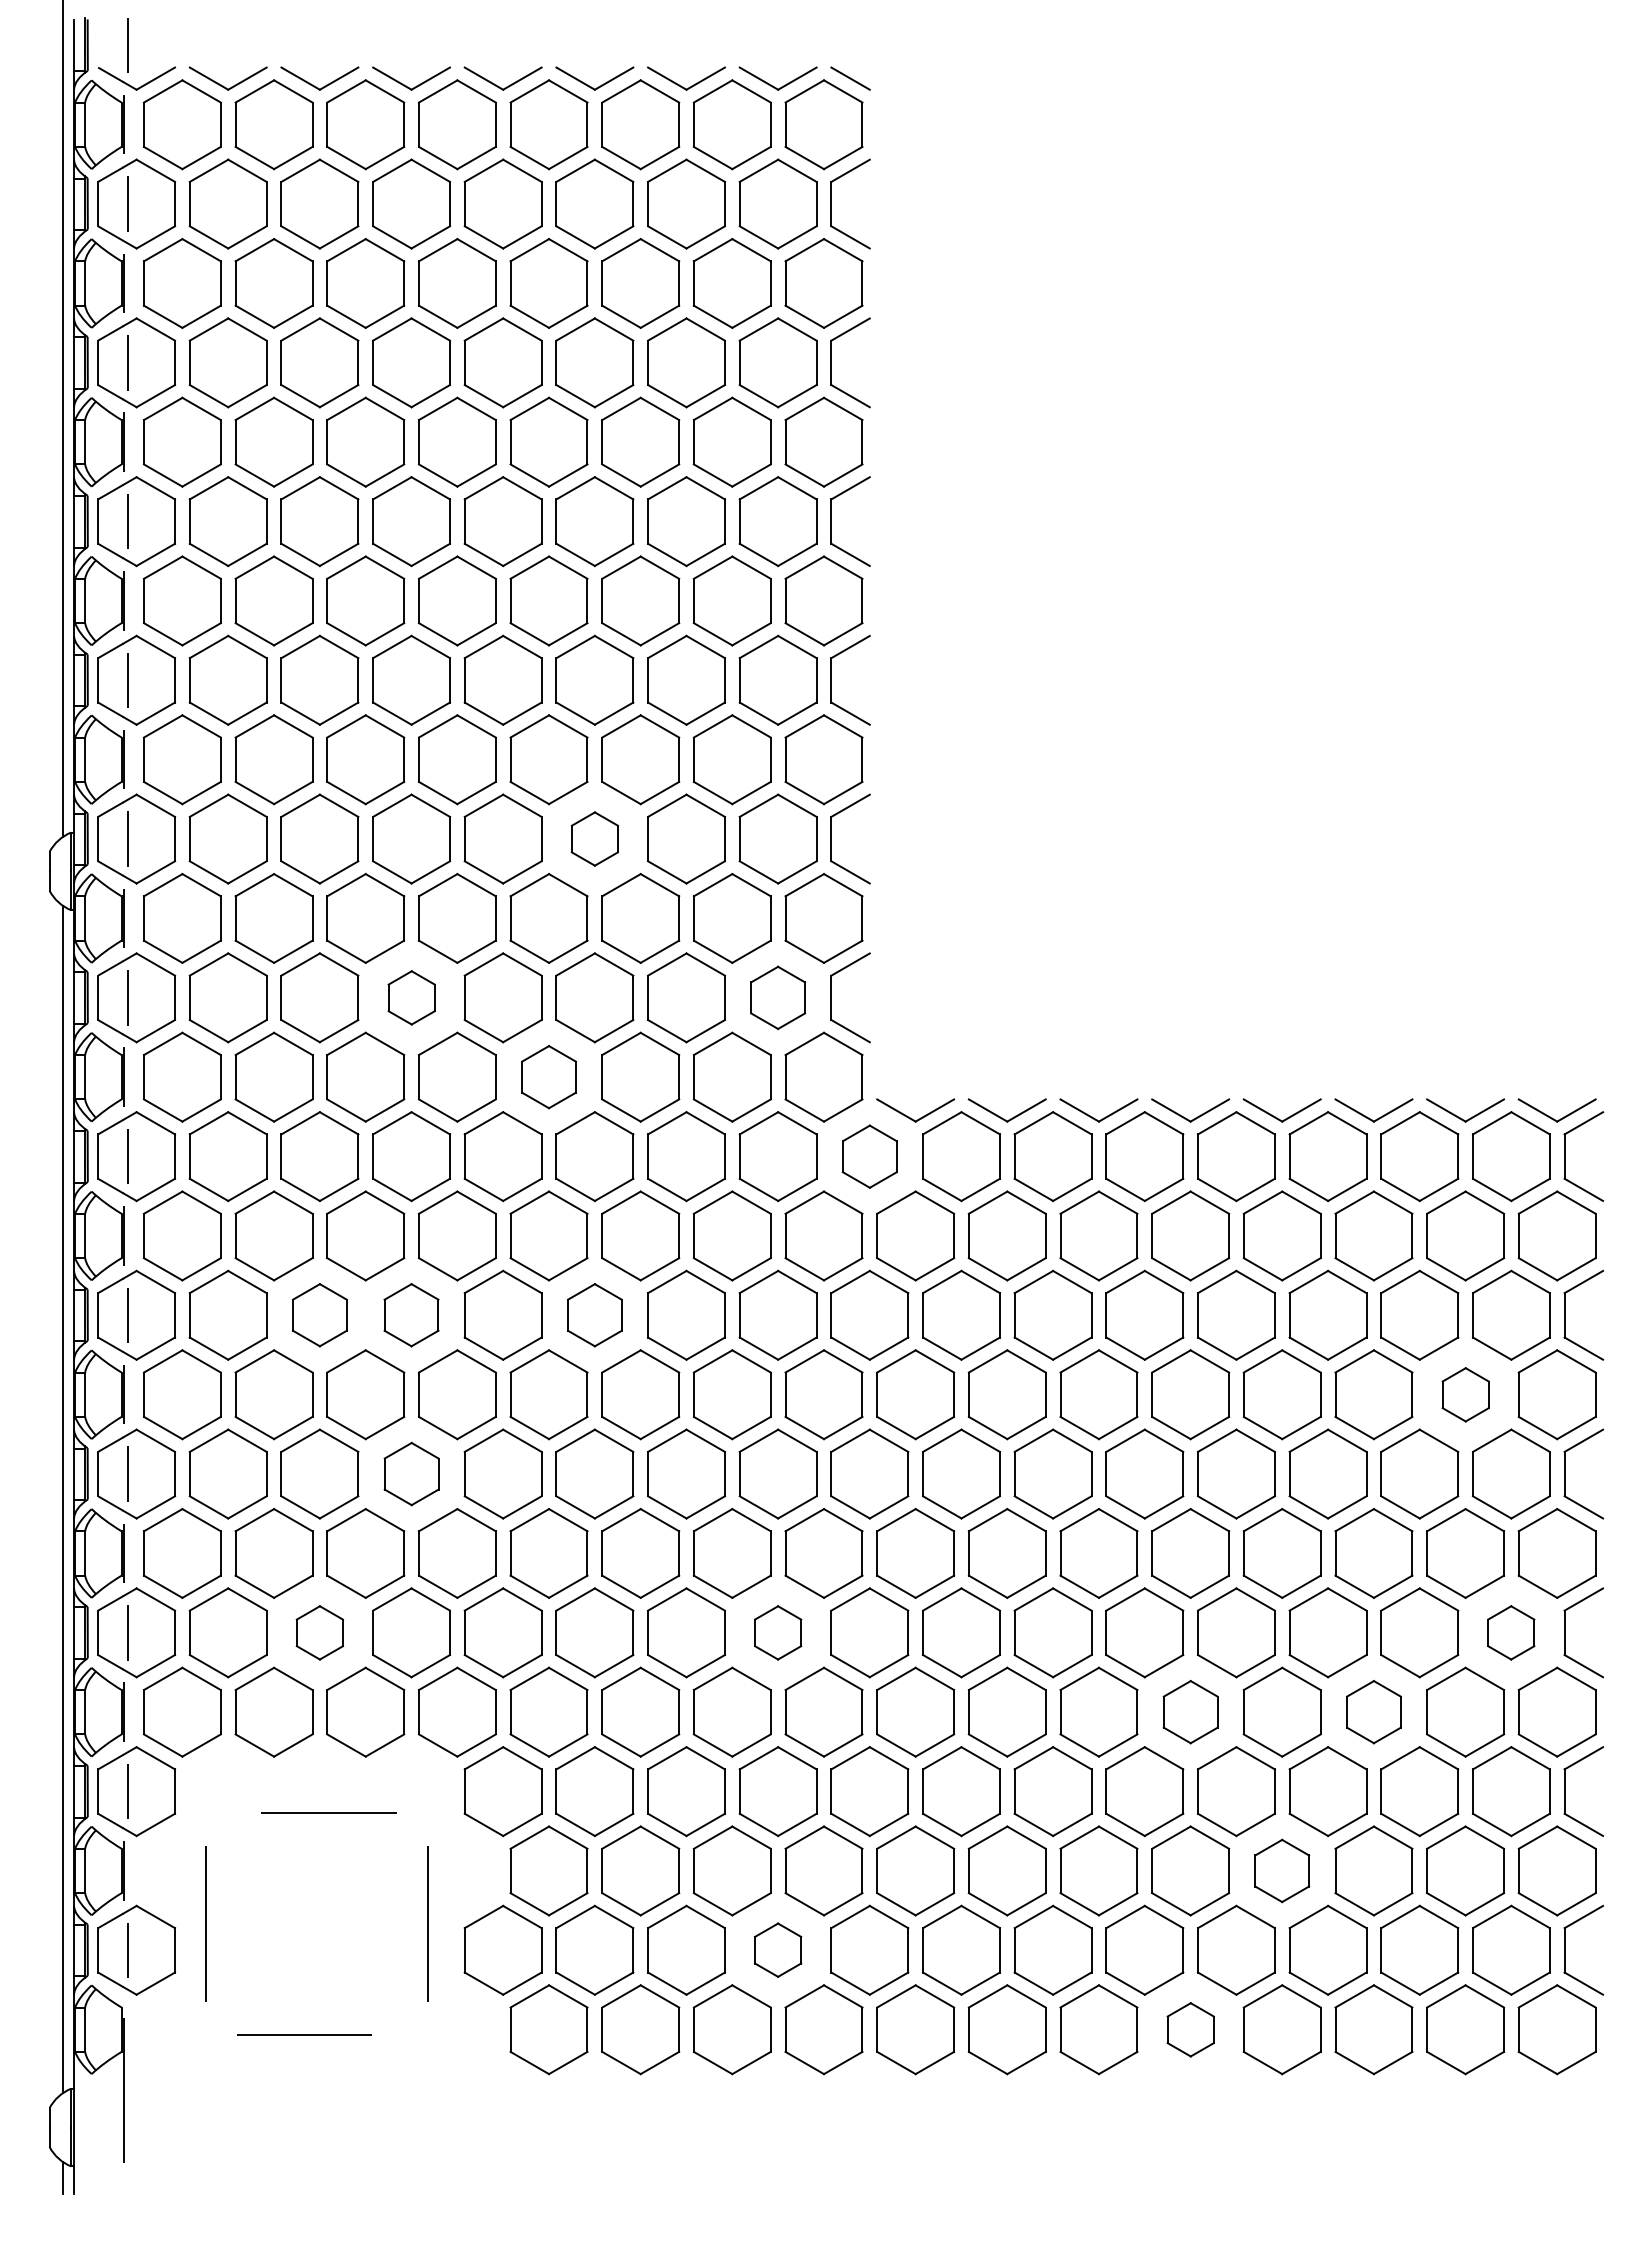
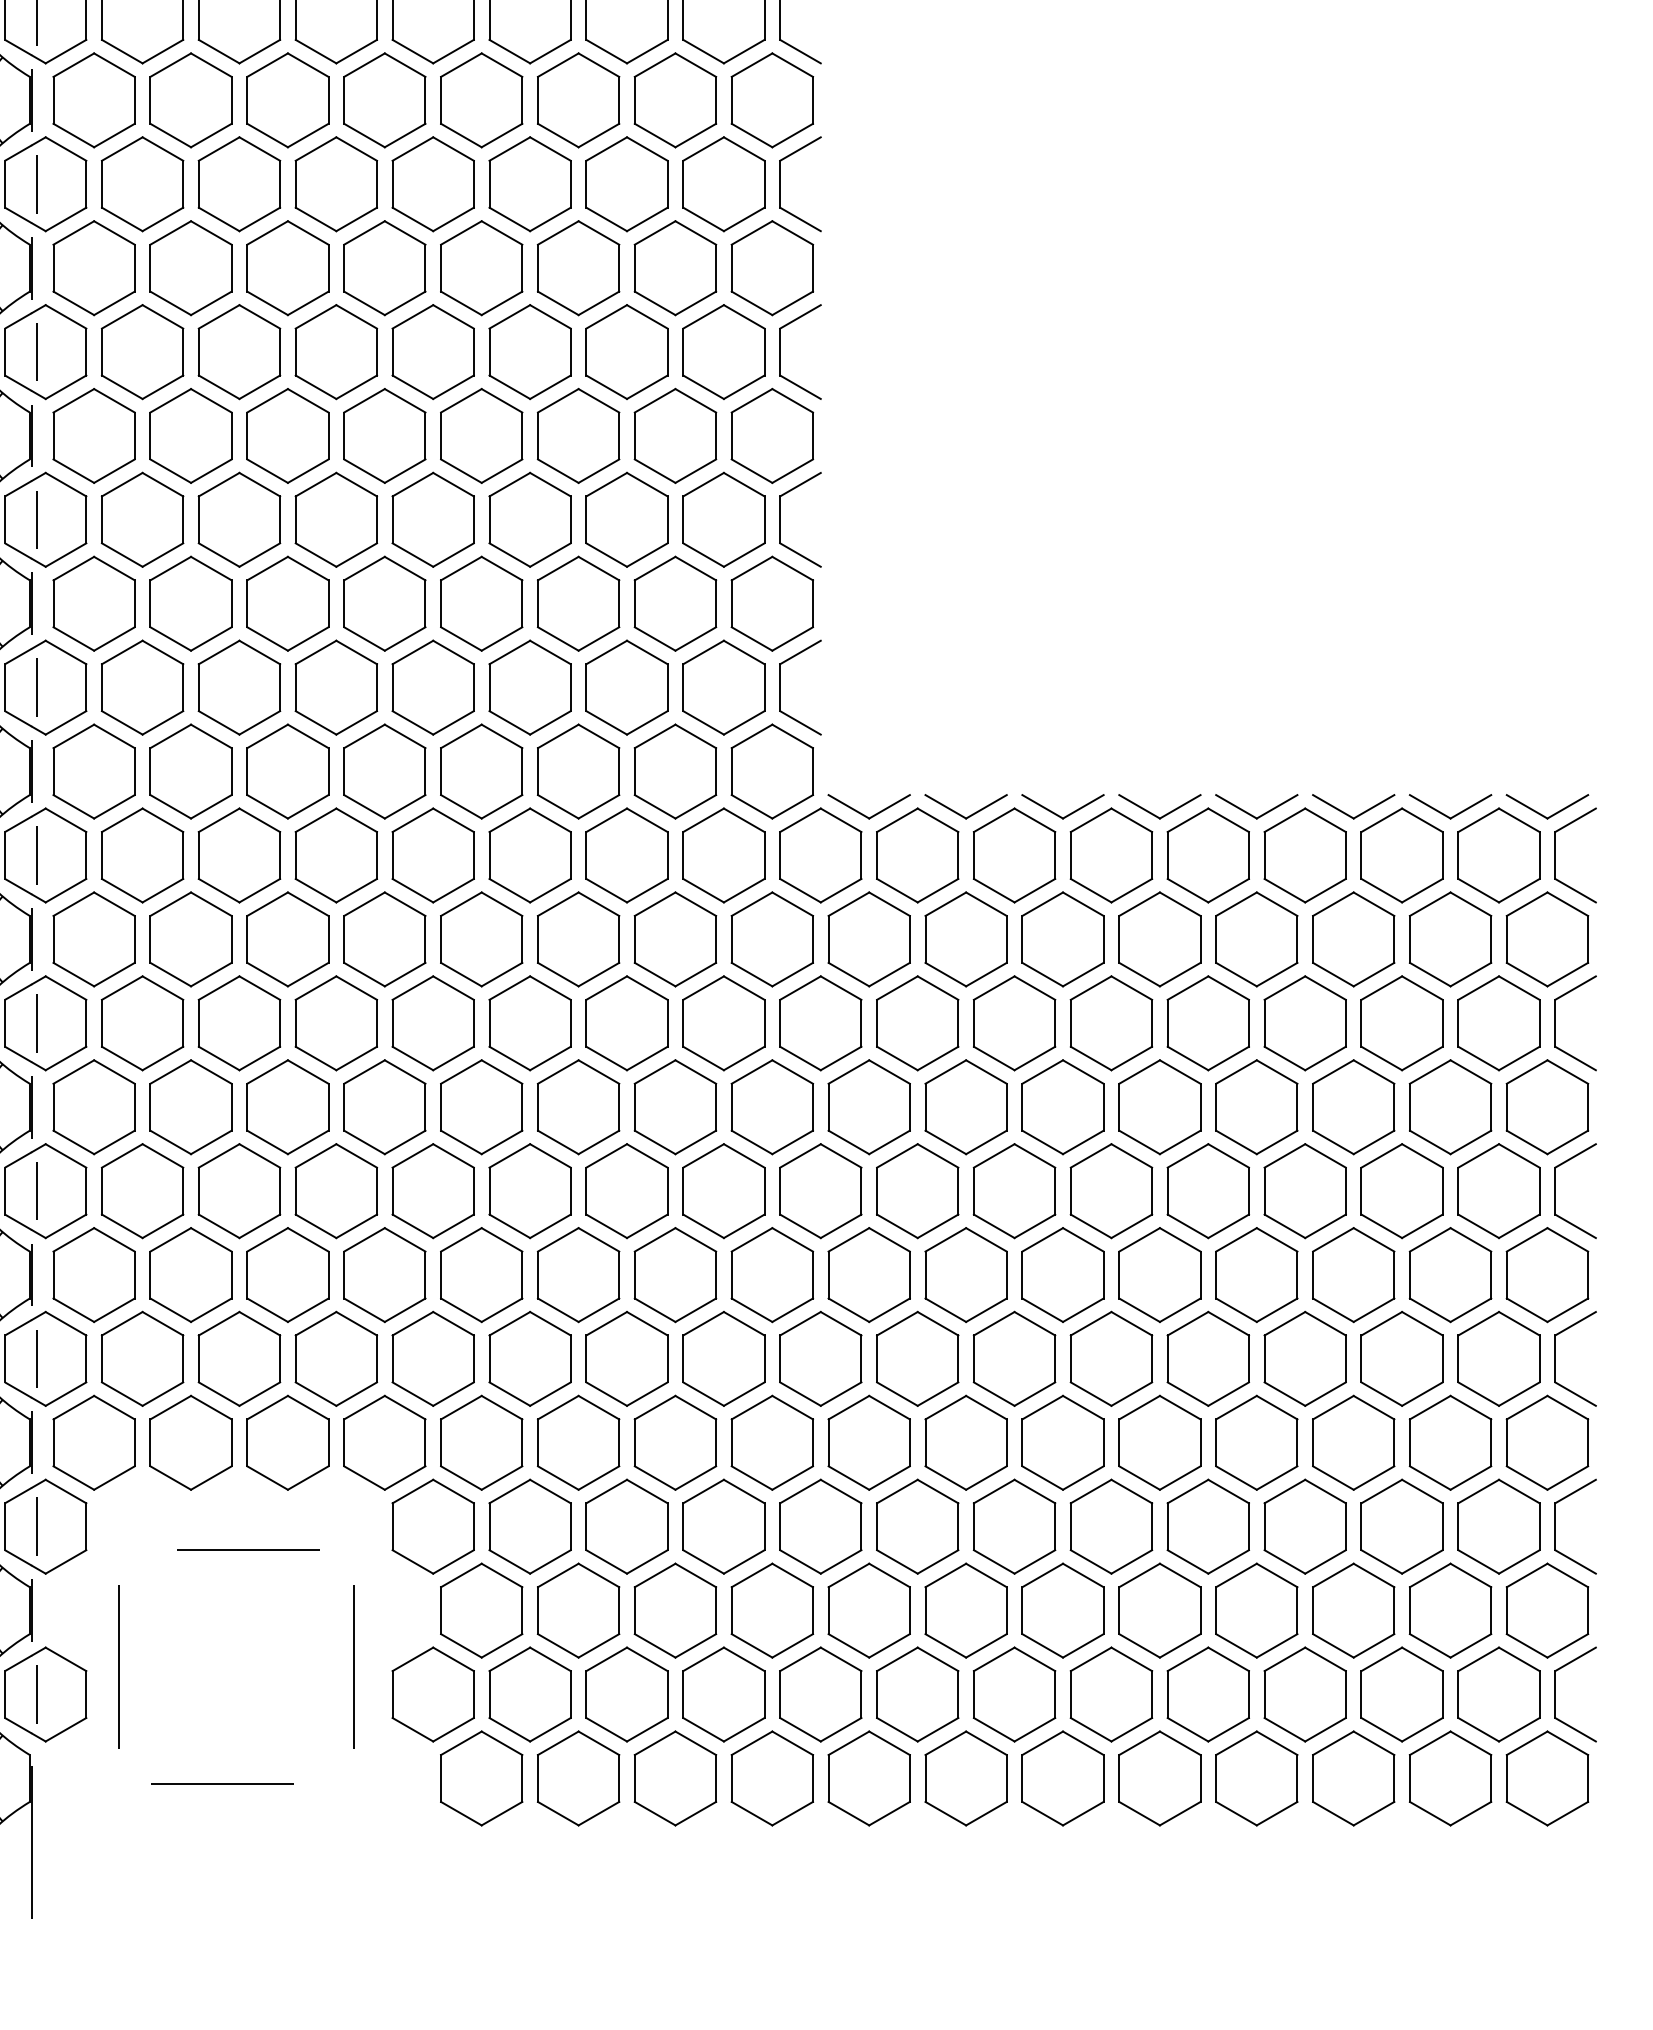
part: (594, 838) -> (529, 519), size x1.67
part: (411, 997) -> (336, 687), size x1.67
part: (777, 997) -> (723, 687), size x1.43
part: (548, 1076) -> (481, 770), size x1.43
part: (869, 1156) -> (820, 855), size x1.43
part: (319, 1314) -> (239, 1022), size x1.43
part: (411, 1314) -> (336, 1022), size x1.43
part: (594, 1314) -> (529, 1022), size x1.43
part: (1465, 1394) -> (1450, 1106), size x1.67
part: (411, 1473) -> (336, 1190), size x1.43
part: (319, 1632) -> (239, 1358), size x1.67
part: (777, 1632) -> (723, 1358), size x1.67
part: (1510, 1632) -> (1498, 1358), size x1.67
part: (1190, 1711) -> (1159, 1442), size x1.43
part: (1373, 1711) -> (1353, 1442), size x1.43
part: (1281, 1870) -> (1255, 1610), size x1.43
part: (777, 1949) -> (723, 1693), size x1.67
part: (1190, 2029) -> (1159, 1778), size x1.67

